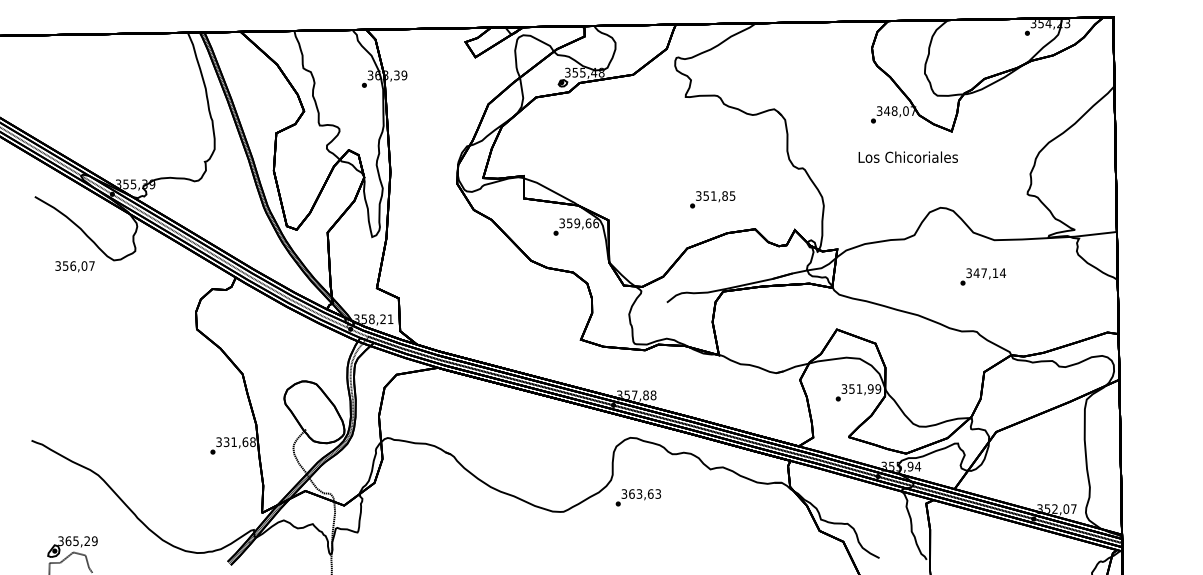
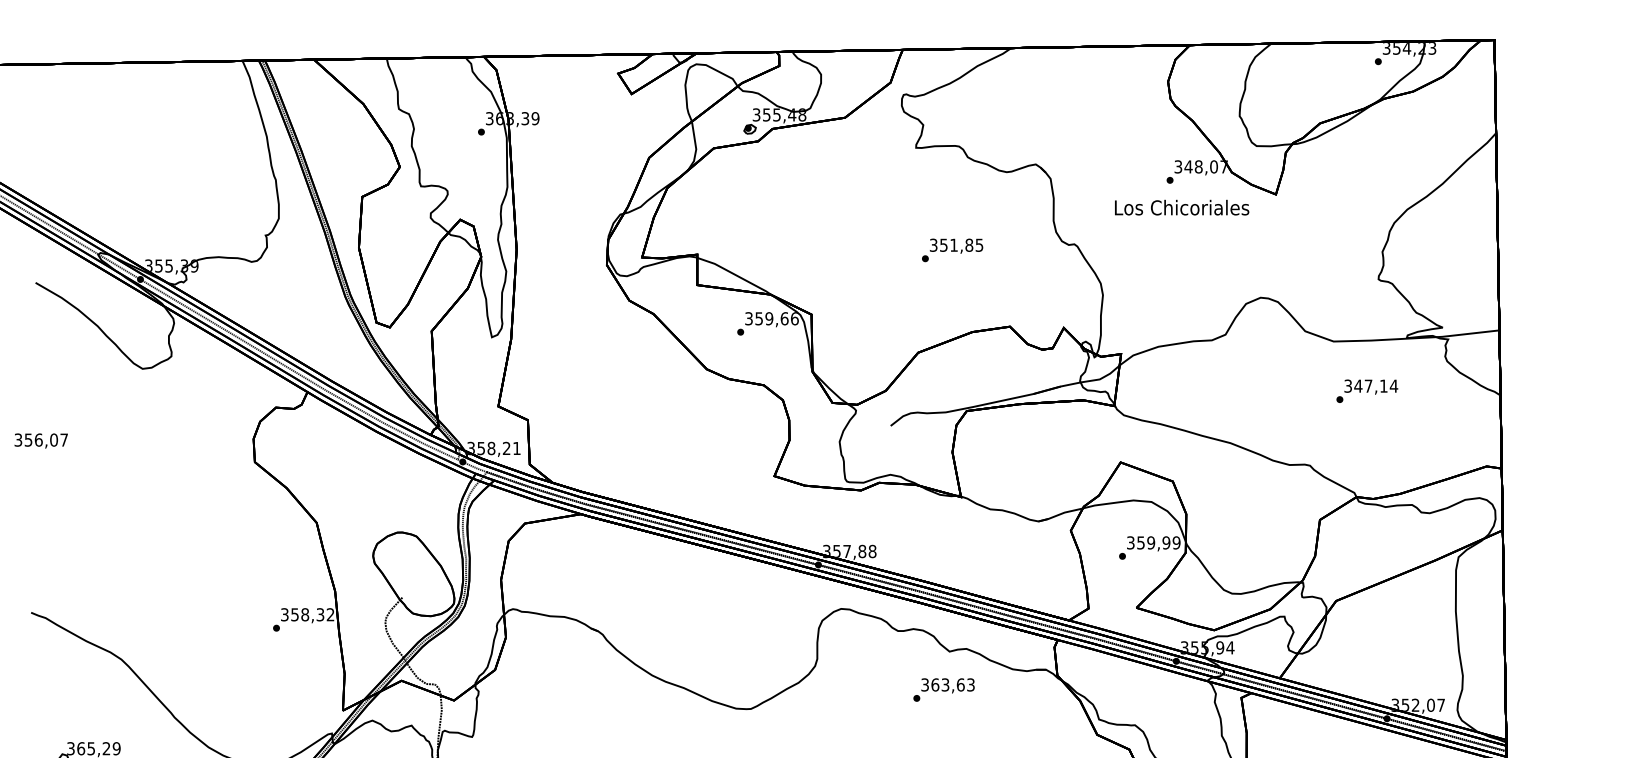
text: (907, 156) -> (1180, 206), moved
text: (712, 199) -> (952, 249), moved
text: (74, 266) -> (40, 440), moved
text: (982, 276) -> (1366, 390), moved
text: (859, 388) -> (1151, 542), 351,99 -> 359,99
text: (239, 442) -> (312, 615), 331,68 -> 358,32
text: (637, 497) -> (942, 689), moved

